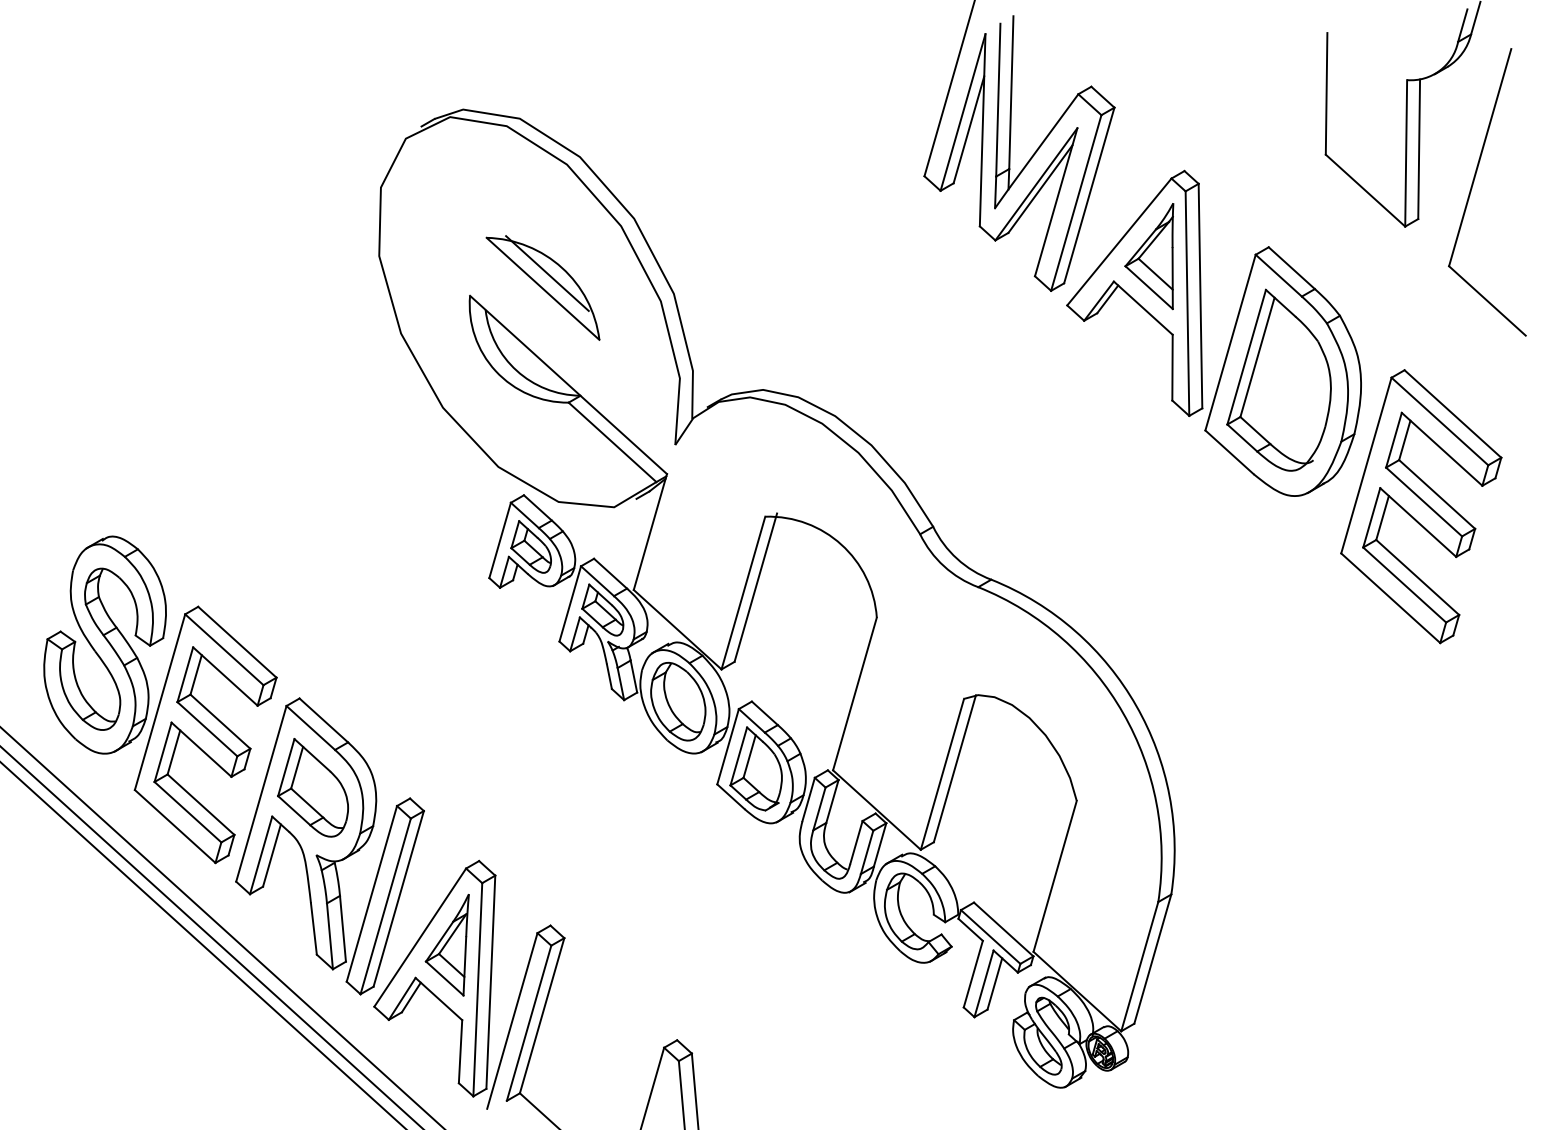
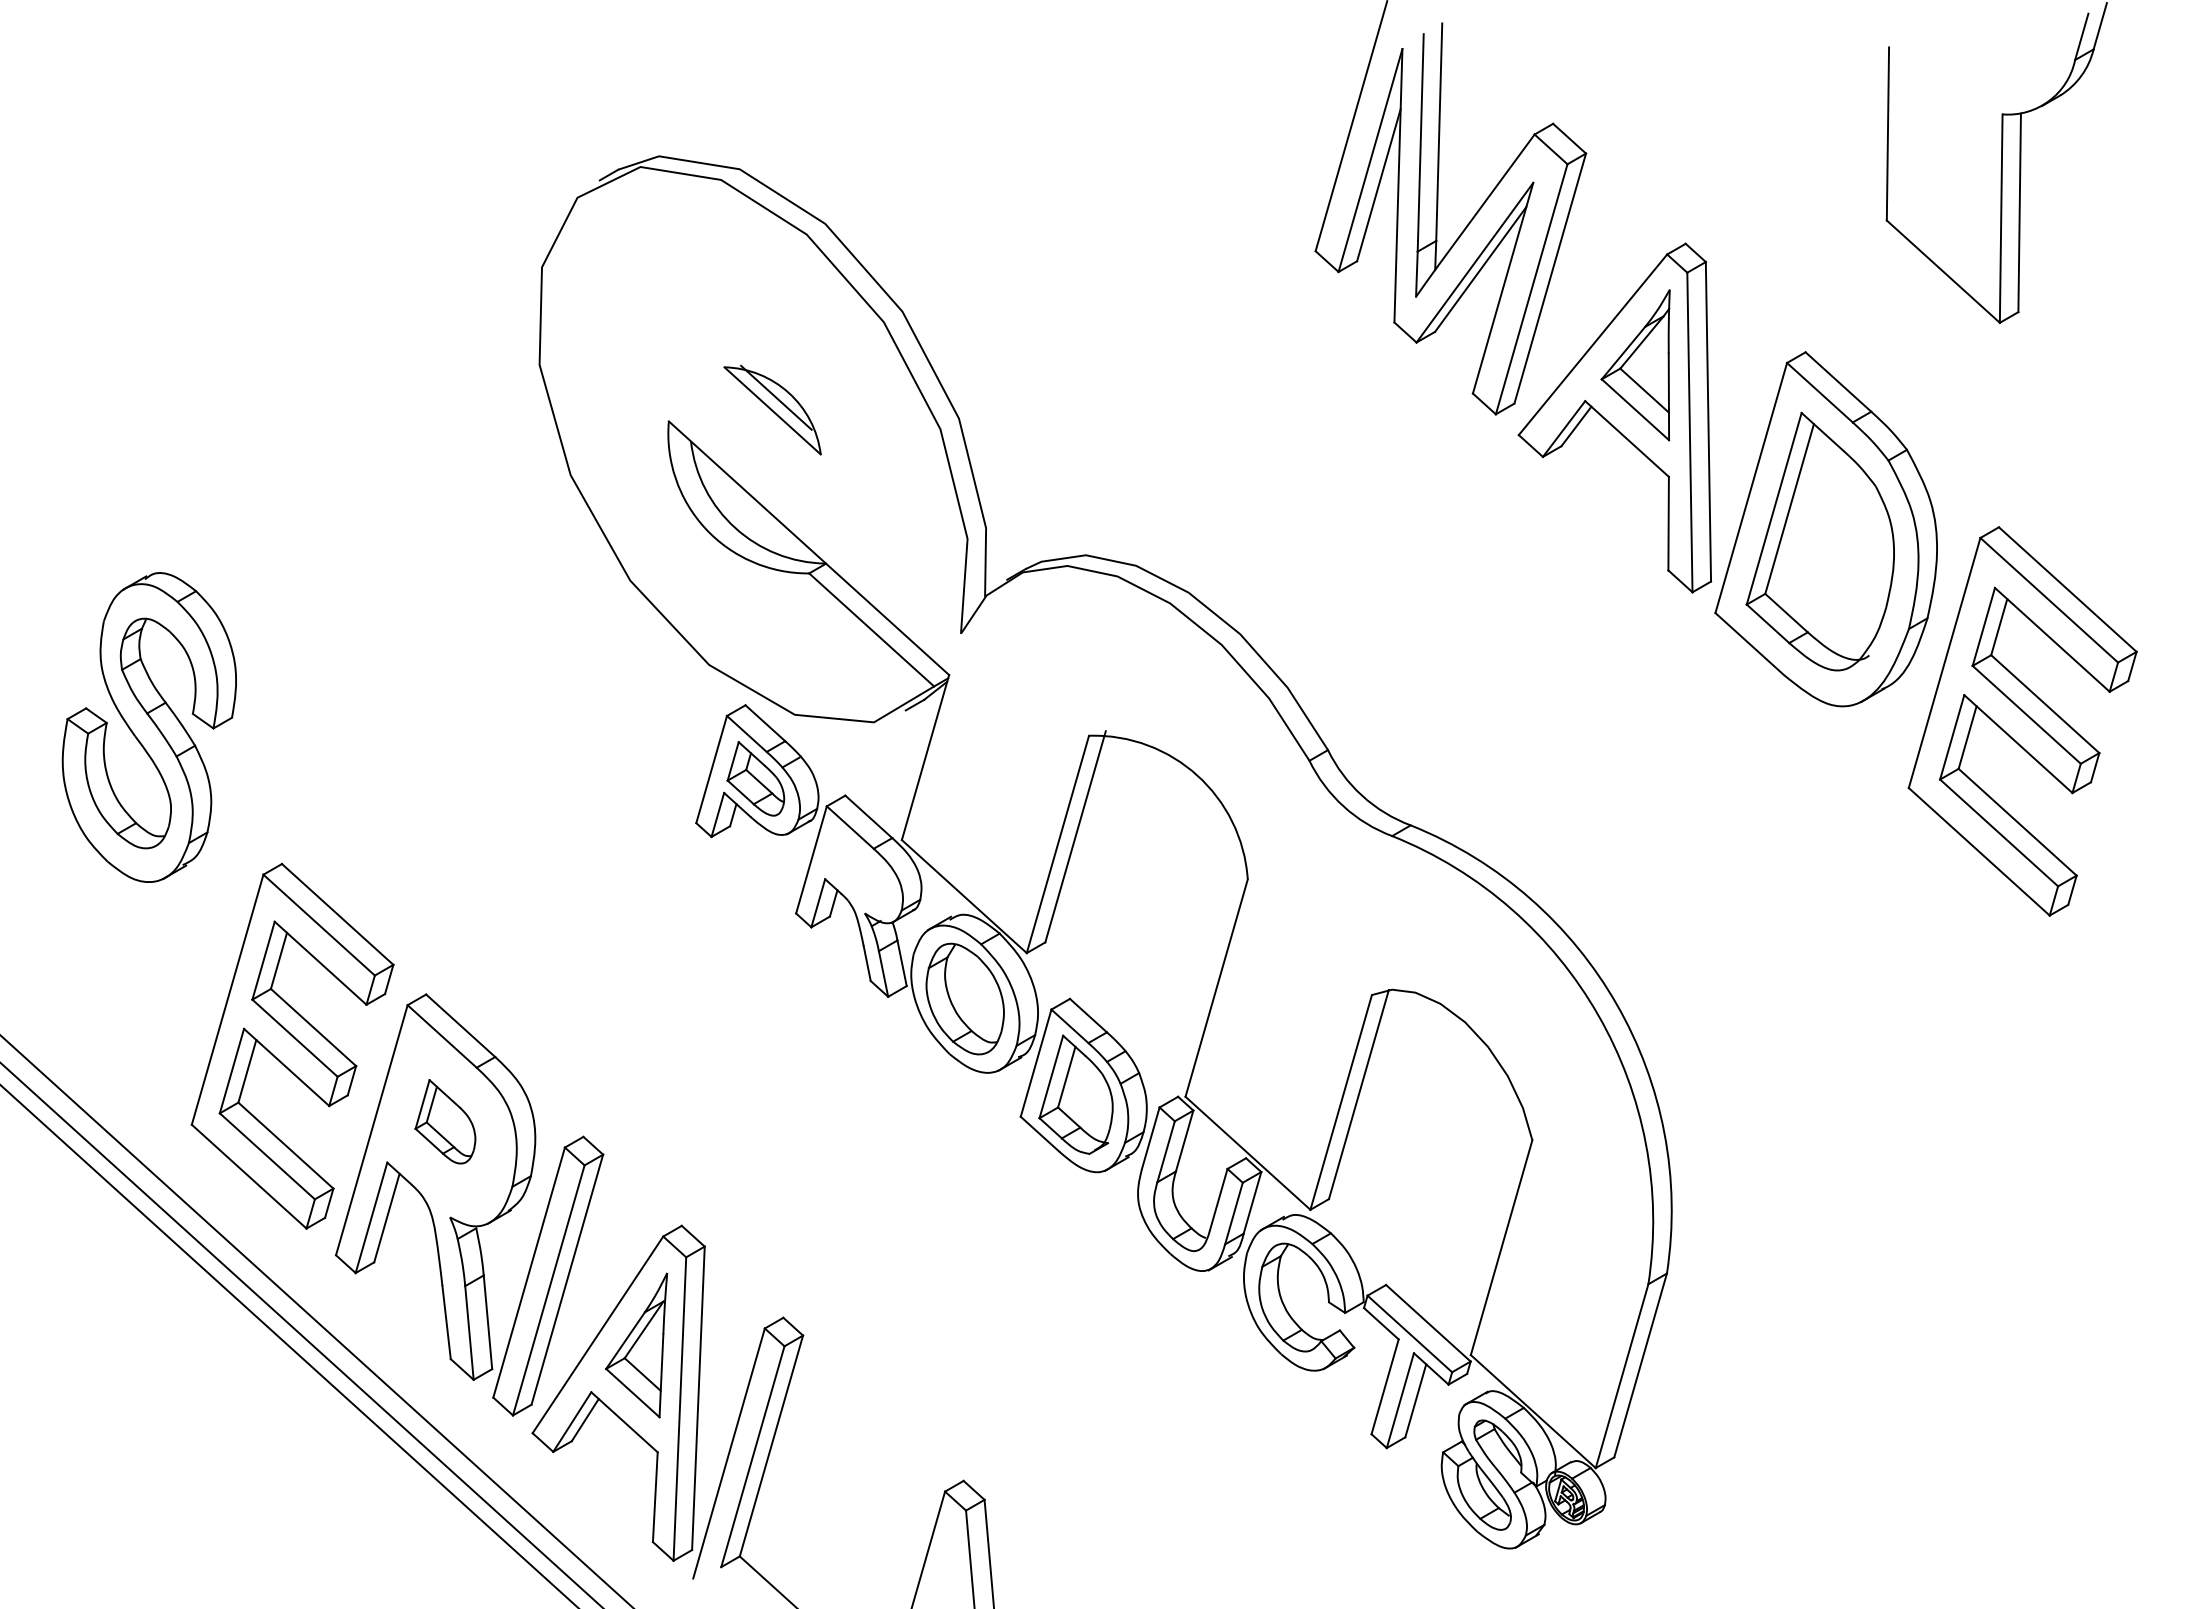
part: (1472, 187) -> (2095, 267), removed
part: (542, 287) -> (772, 409), size x0.6
part: (602, 609) -> (857, 868), removed
part: (104, 645) -> (148, 727), moved
part: (313, 787) -> (445, 1121), size x0.6

